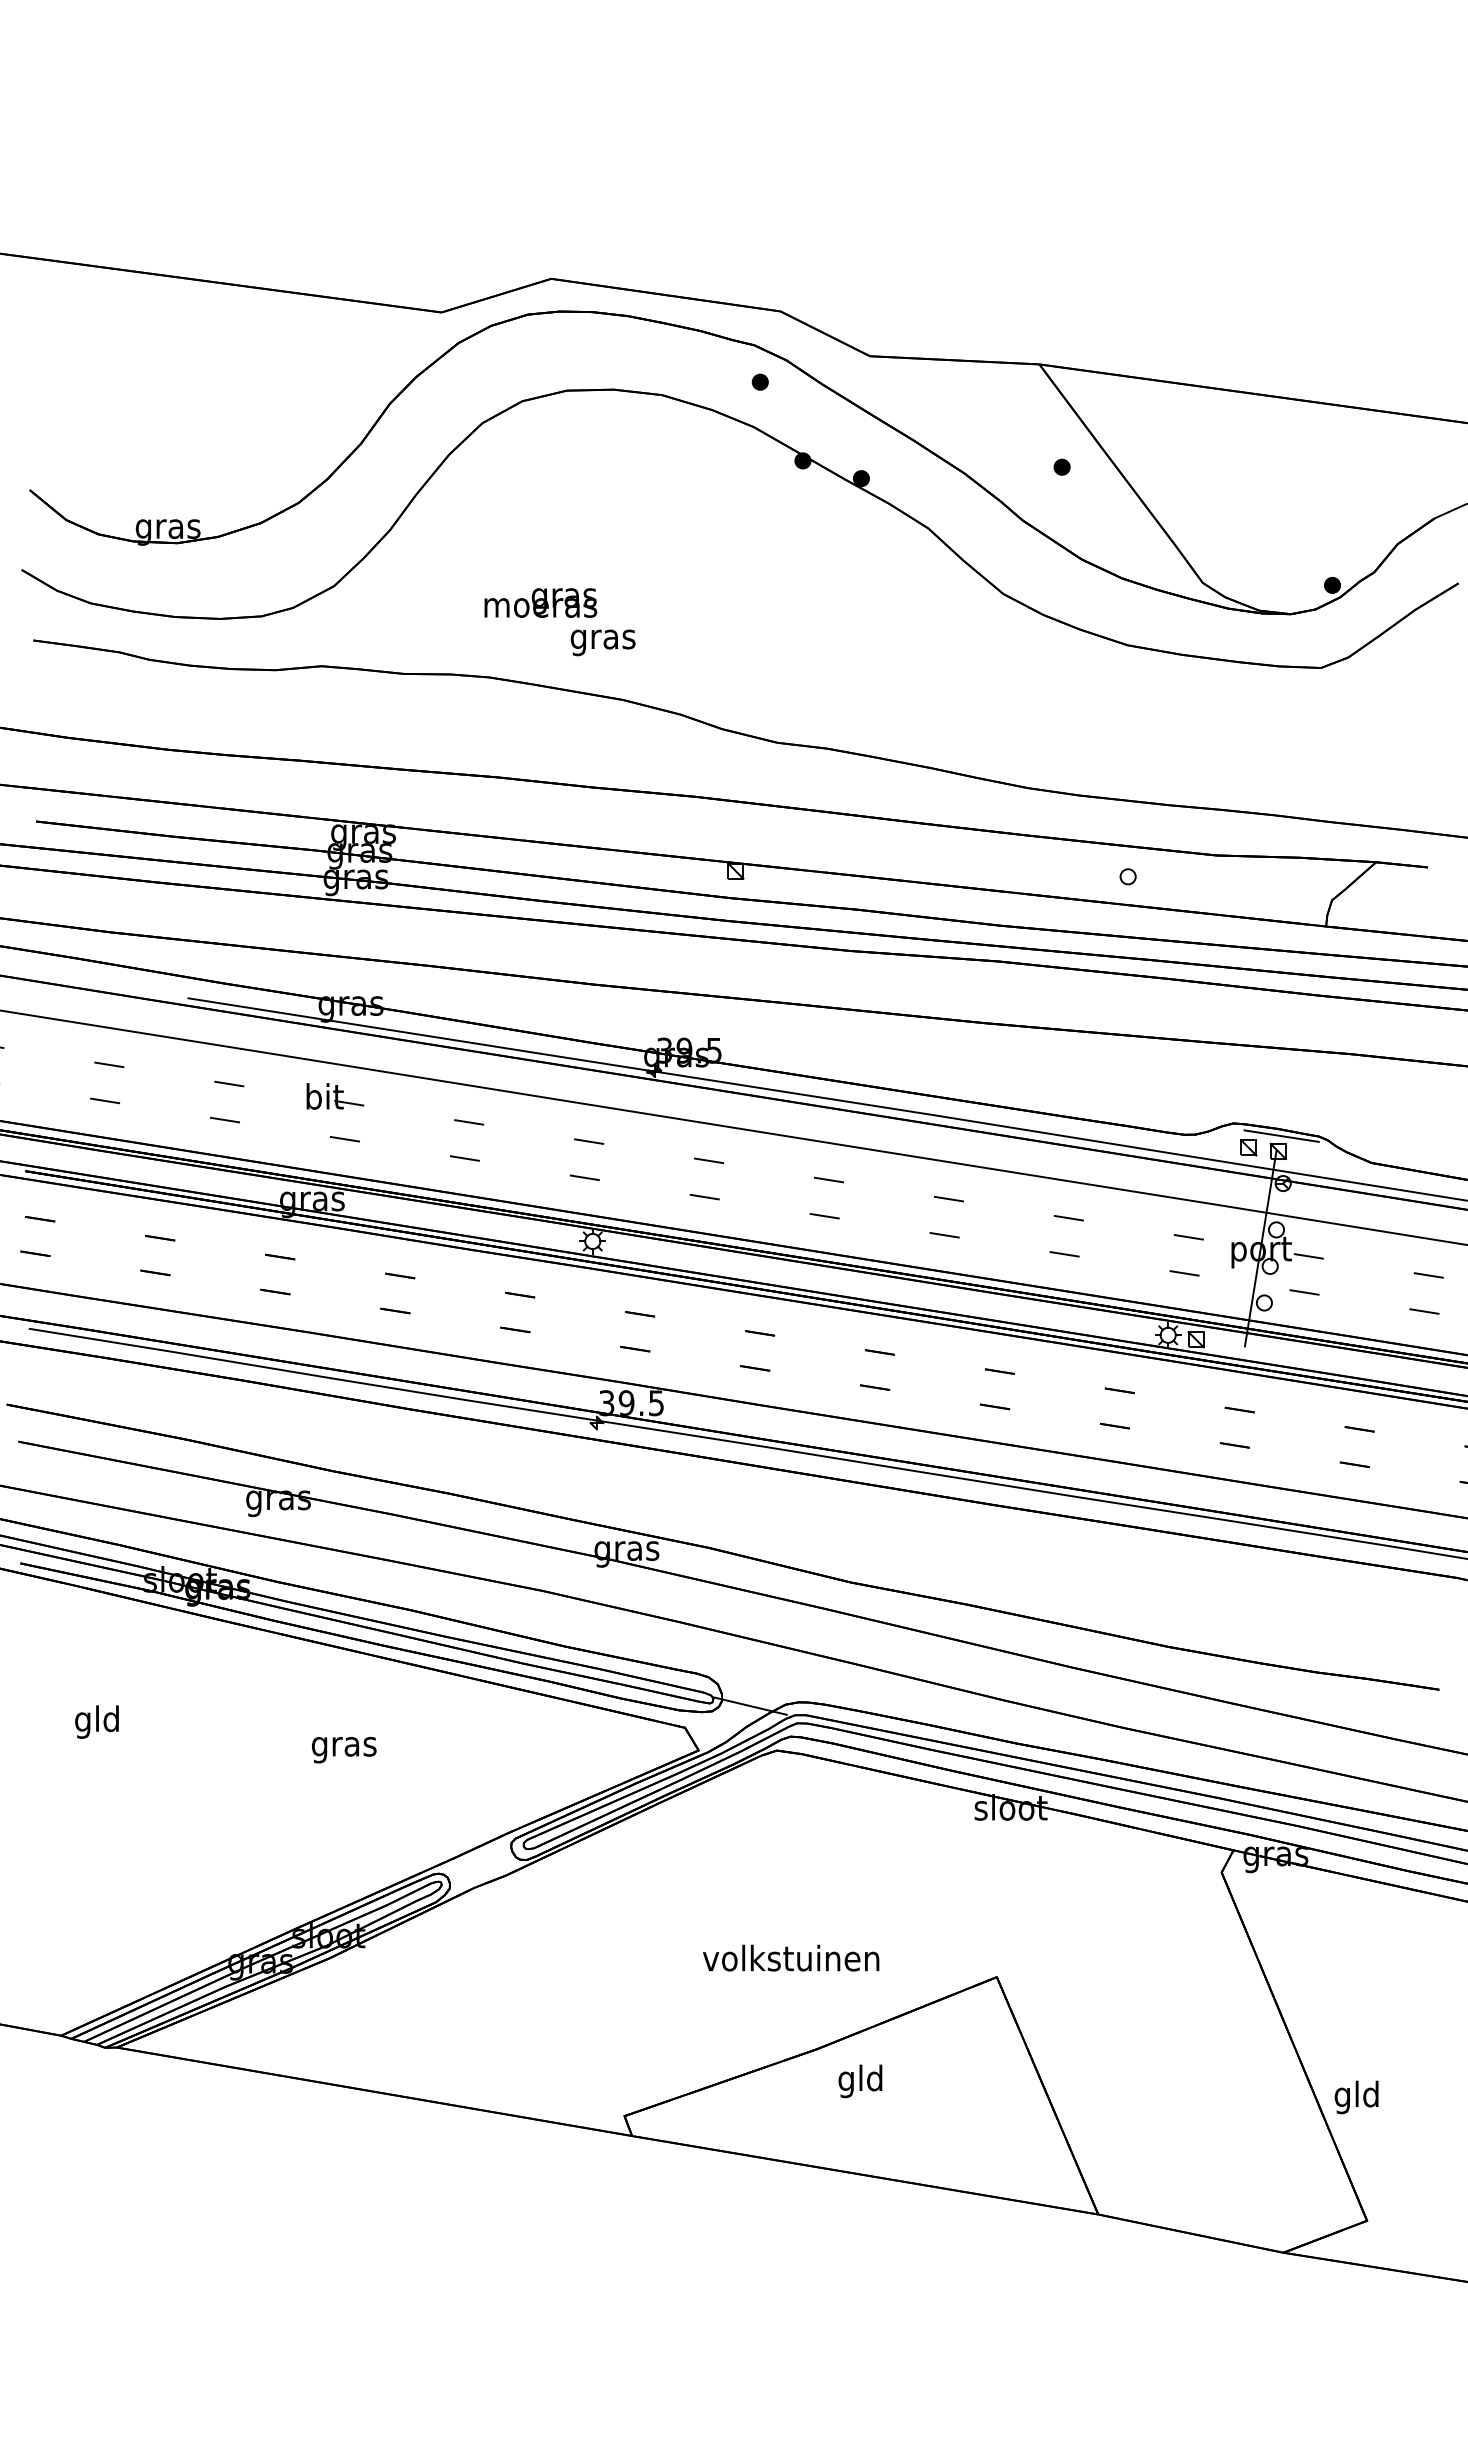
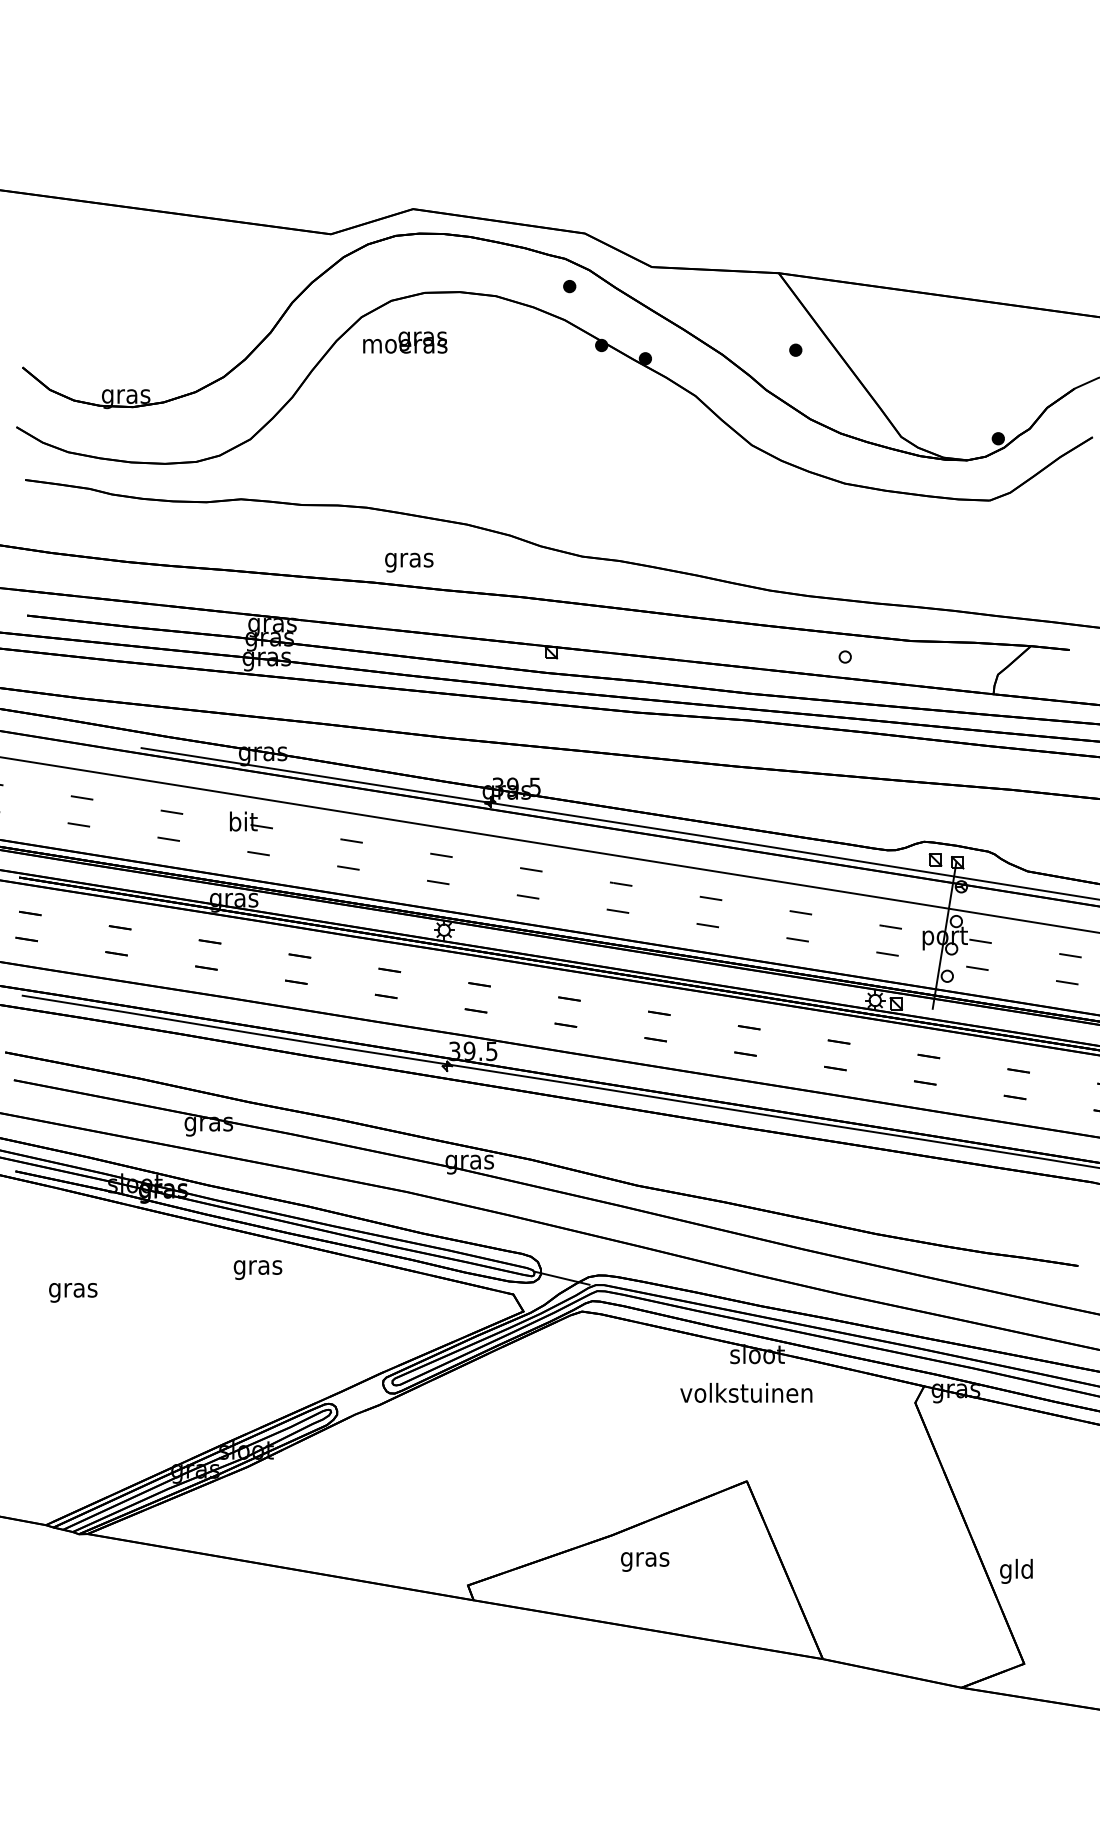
text: (540, 602) -> (405, 342), moved
text: (602, 642) -> (408, 562), moved
line: (1281, 1136) -> (960, 851), removed
text: (97, 1721) -> (73, 1289), gld -> gras
text: (344, 1750) -> (258, 1270), moved
text: (791, 1957) -> (746, 1392), moved
text: (860, 2081) -> (644, 1559), gld -> gras

